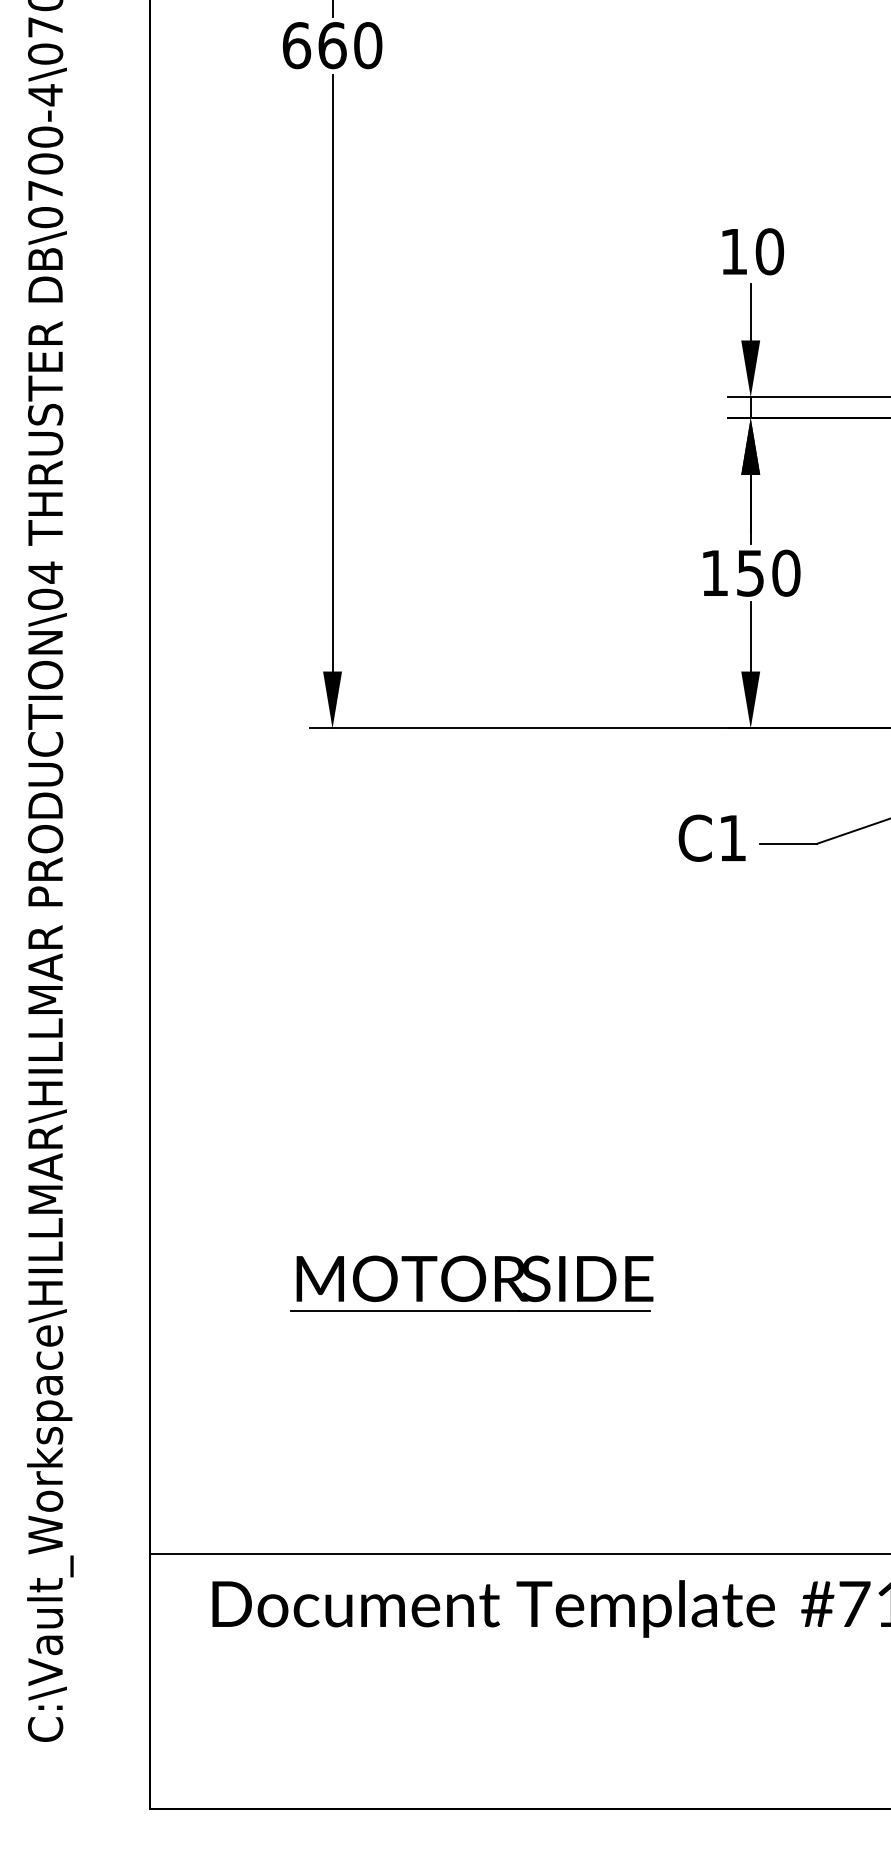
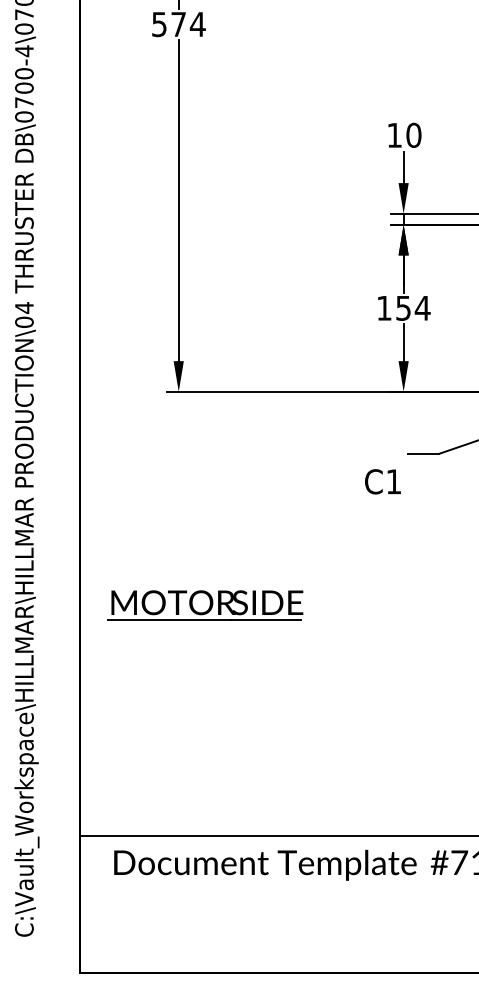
text: (332, 45) -> (178, 24), 660 -> 574
text: (785, 571) -> (422, 307), 150 -> 154
text: (711, 837) -> (382, 481), moved
part: (471, 1283) -> (205, 605), moved

